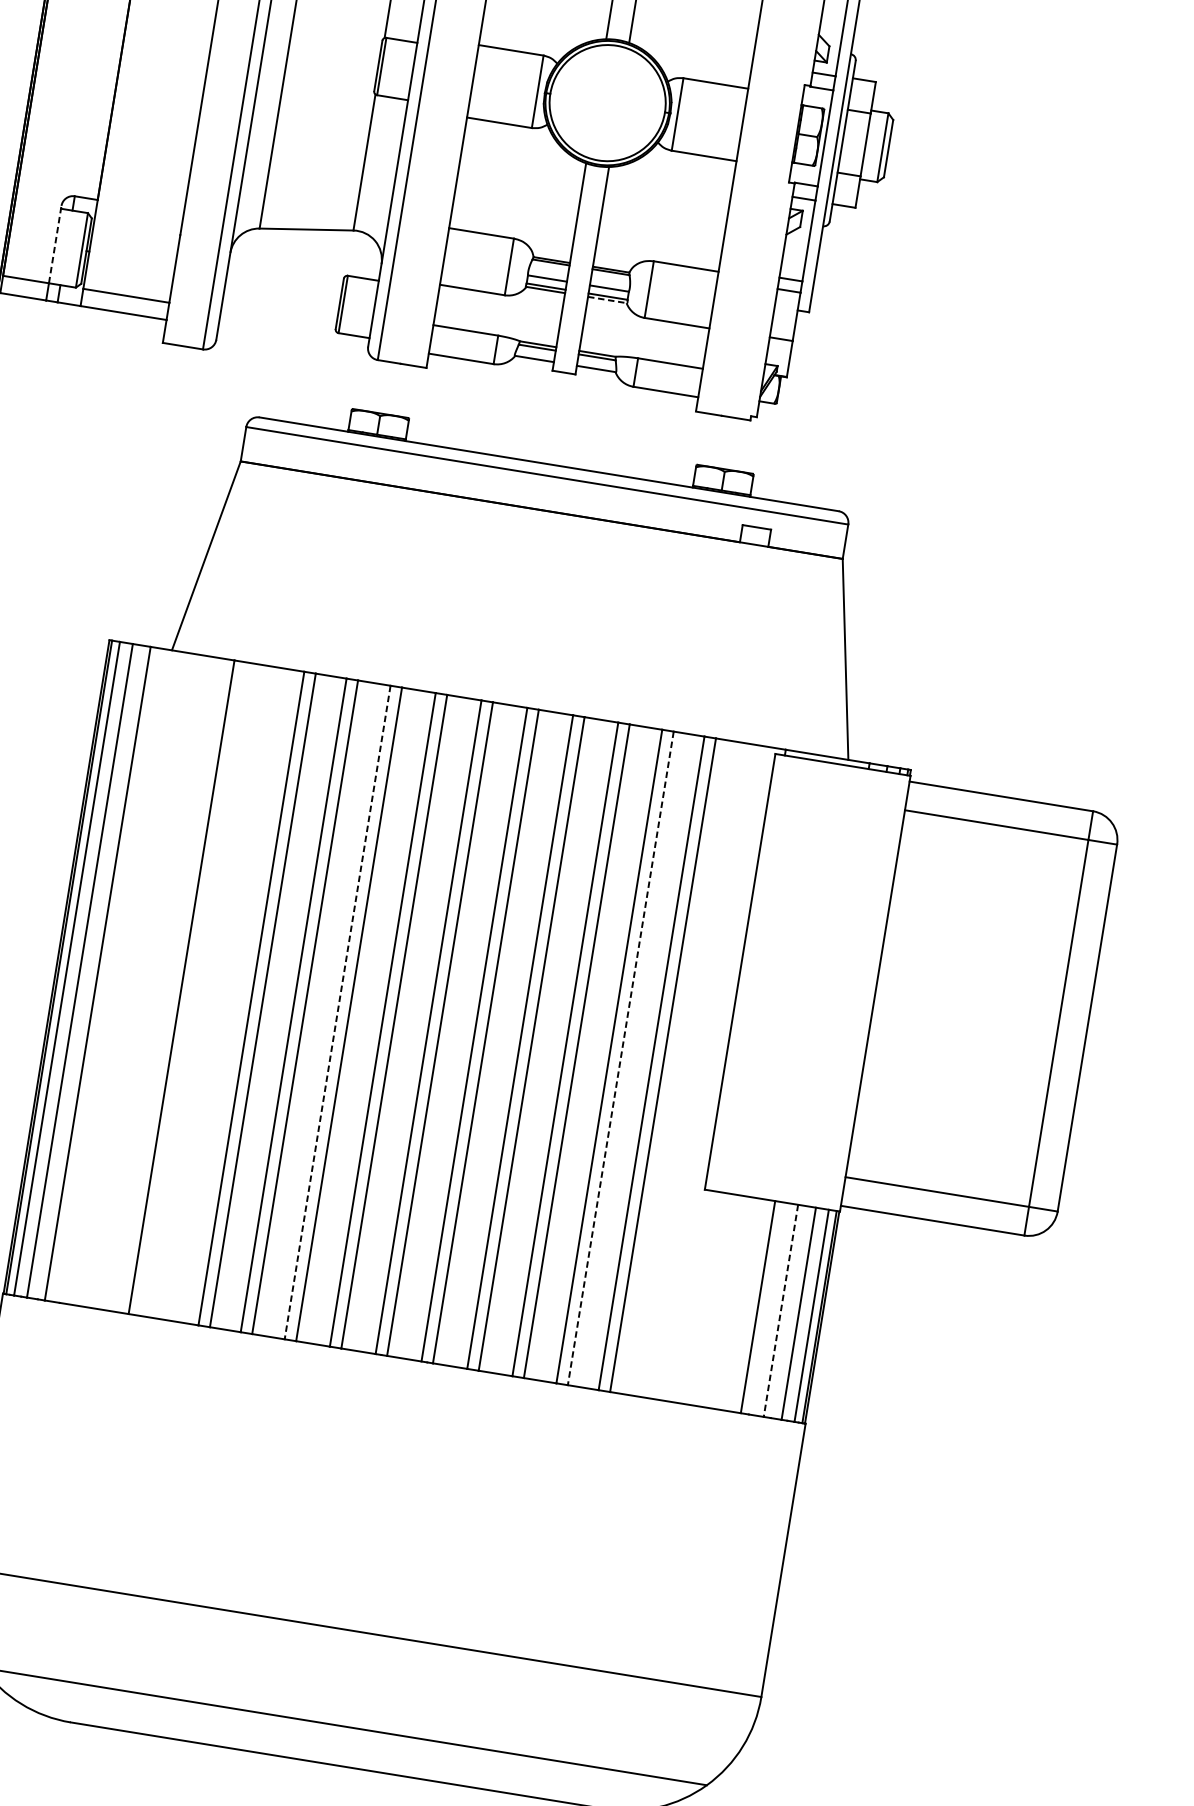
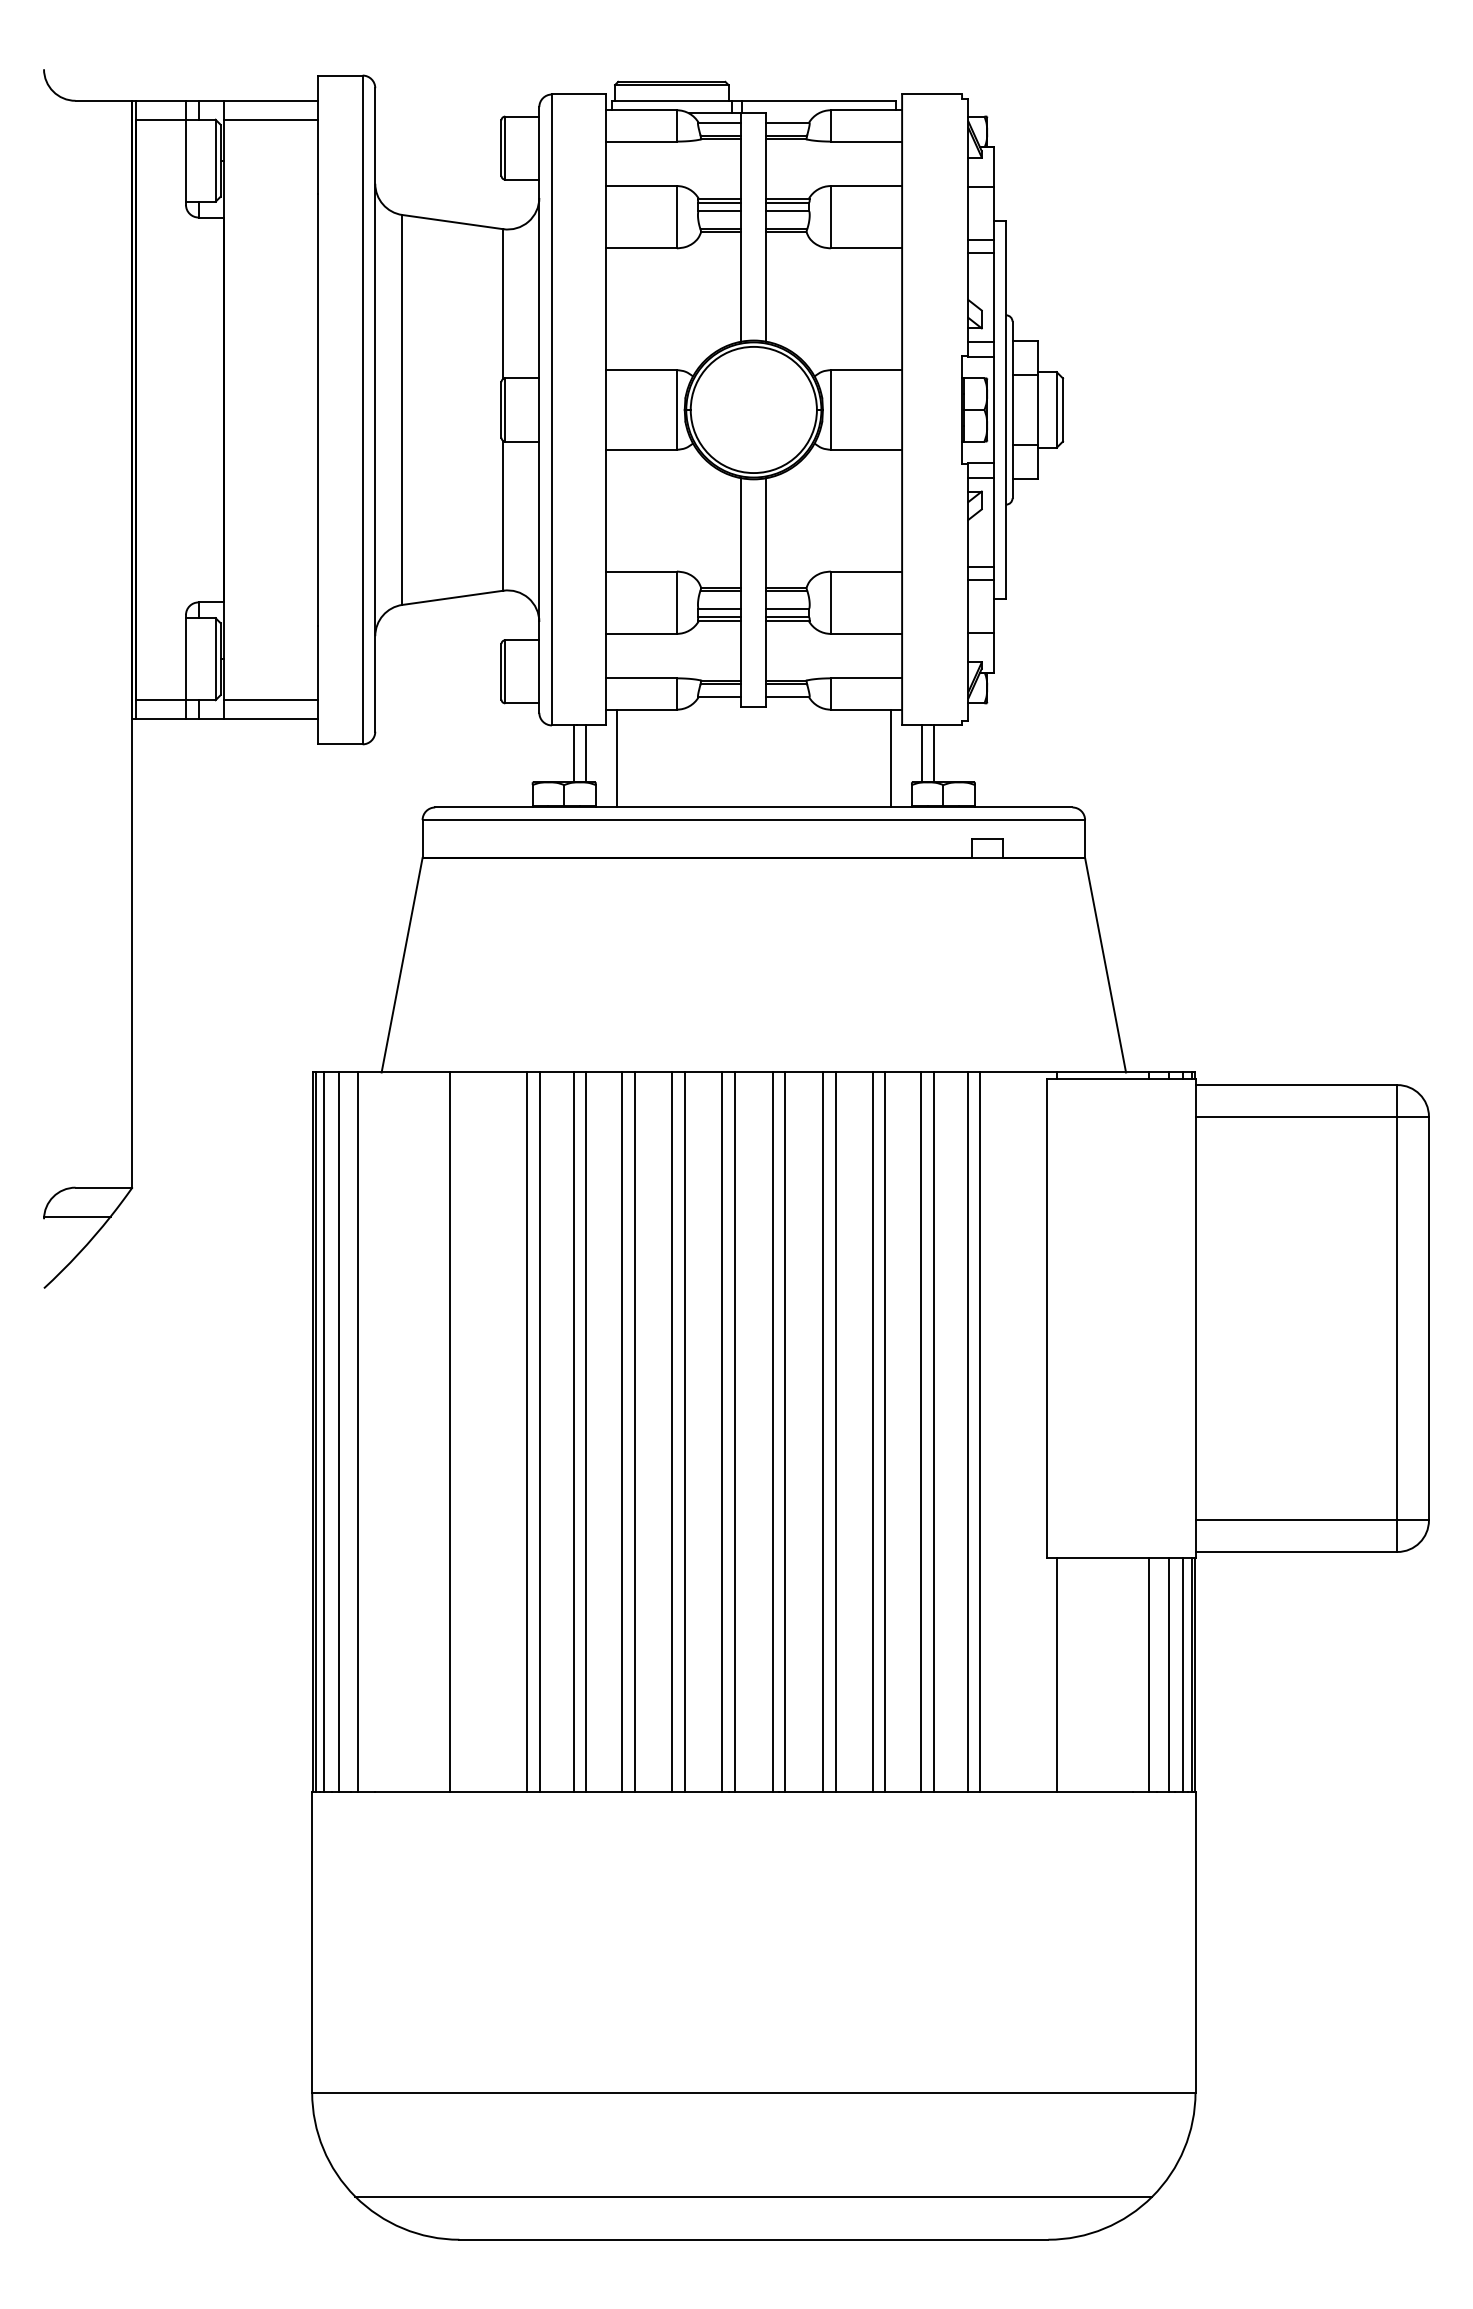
line: (54, 244) -> (185, 657), dashed -> solid
line: (608, 300) -> (788, 621), dashed -> solid
line: (394, 388) -> (574, 753), added
line: (404, 390) -> (585, 753), added
line: (431, 399) -> (616, 758), added
line: (681, 440) -> (891, 758), added
line: (710, 440) -> (922, 753), added
line: (720, 441) -> (933, 753), added
line: (337, 1012) -> (622, 1432), dashed -> solid
line: (620, 1058) -> (933, 1432), dashed -> solid
line: (758, 1306) -> (1057, 1674), moved
line: (780, 1311) -> (1149, 1675), dashed -> solid

